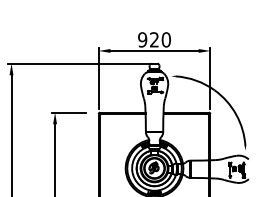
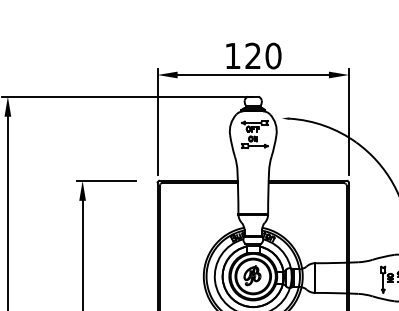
text: (142, 39) -> (232, 55), 920 -> 120

